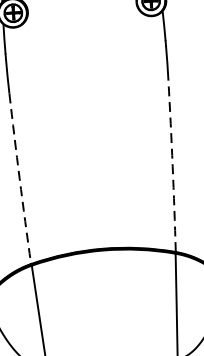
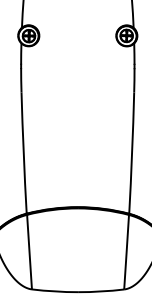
arc: (173, 166) -> (132, 153), dashed -> solid
arc: (19, 179) -> (23, 153), dashed -> solid

